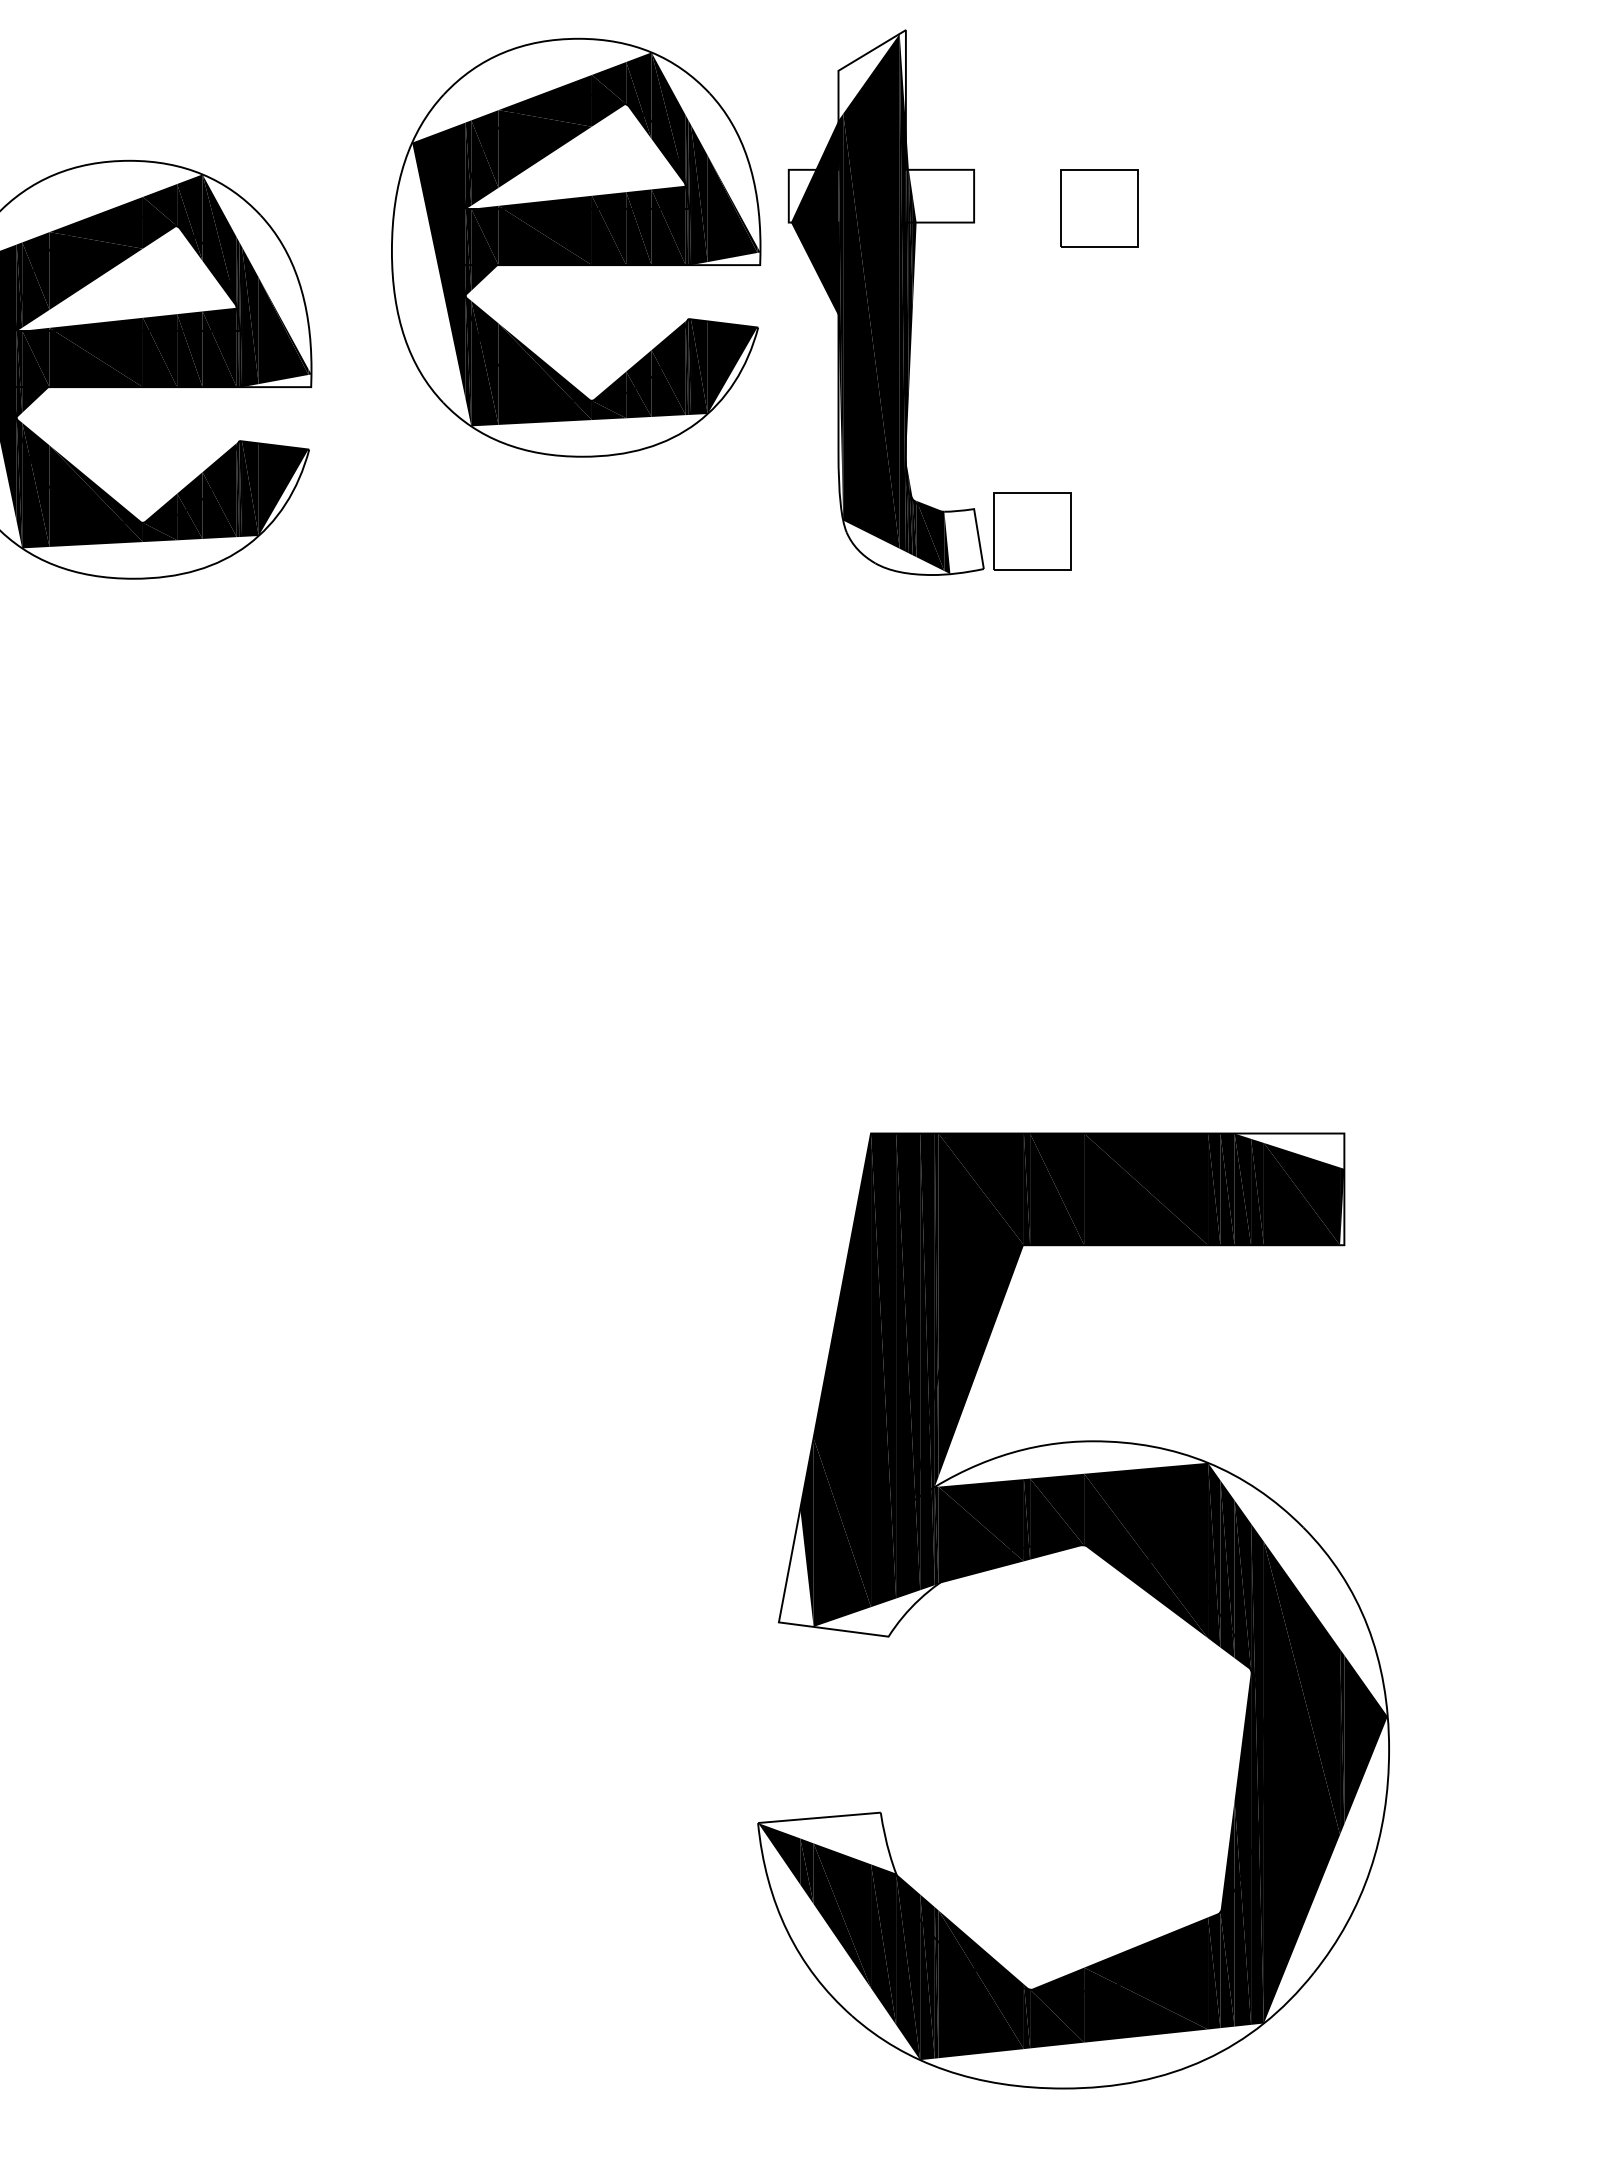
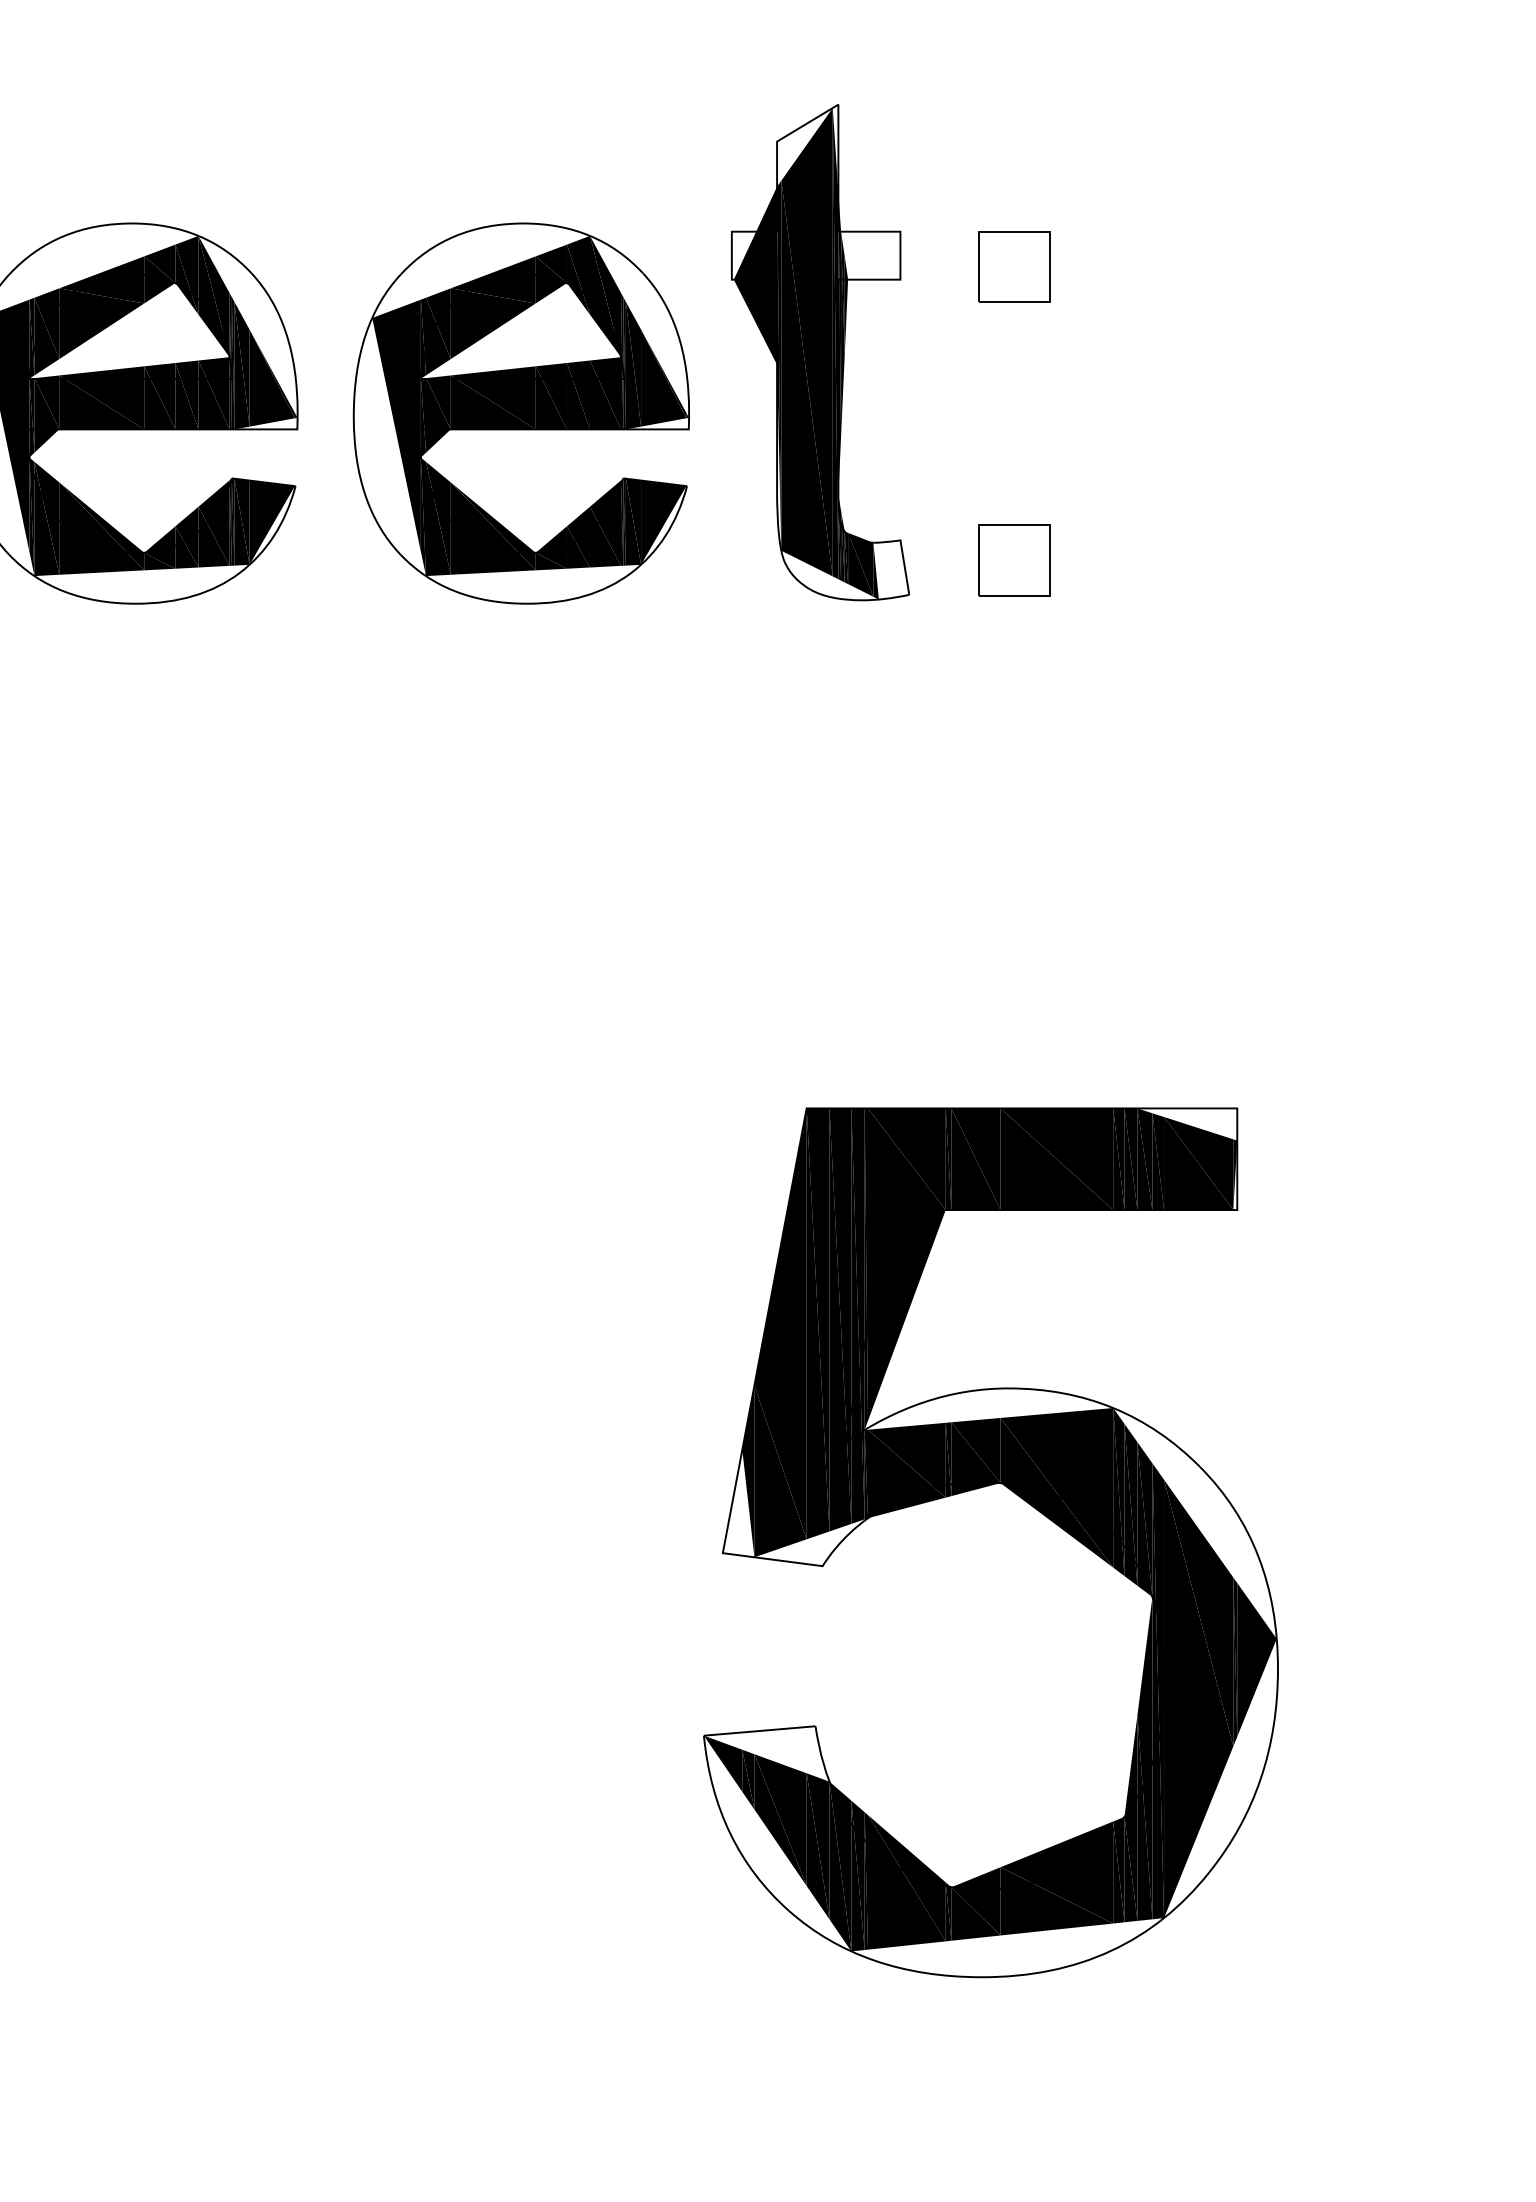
part: (575, 247) -> (520, 413), moved
part: (1032, 531) -> (1014, 560), moved

